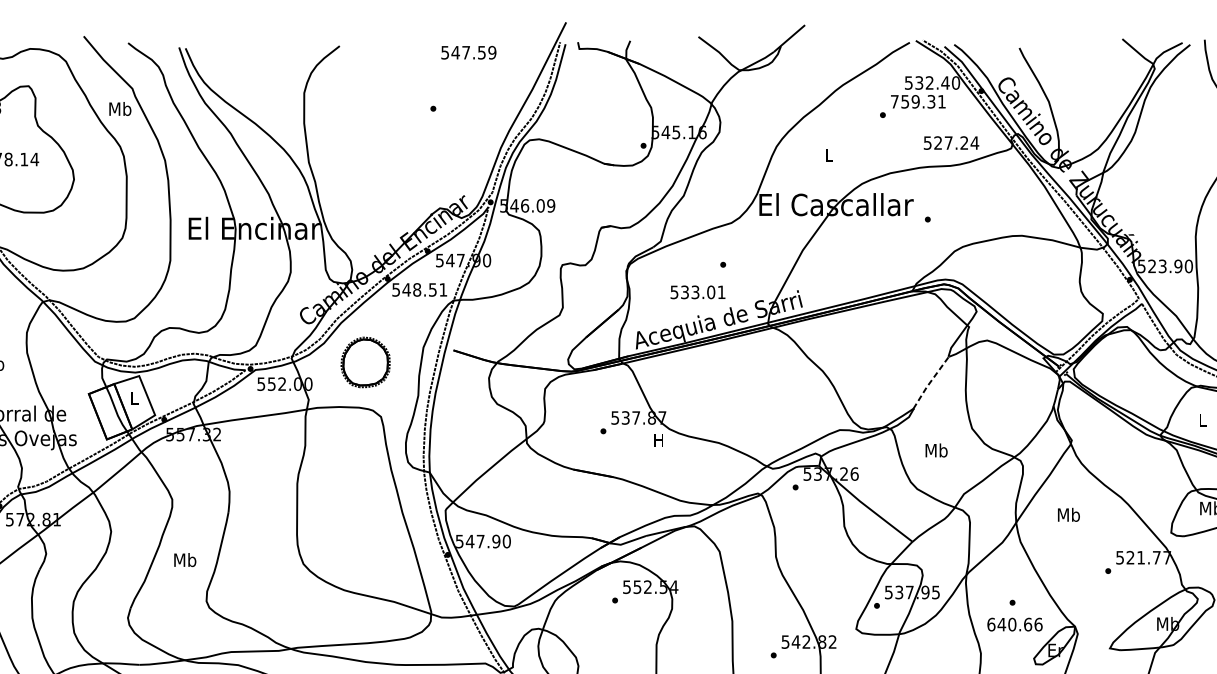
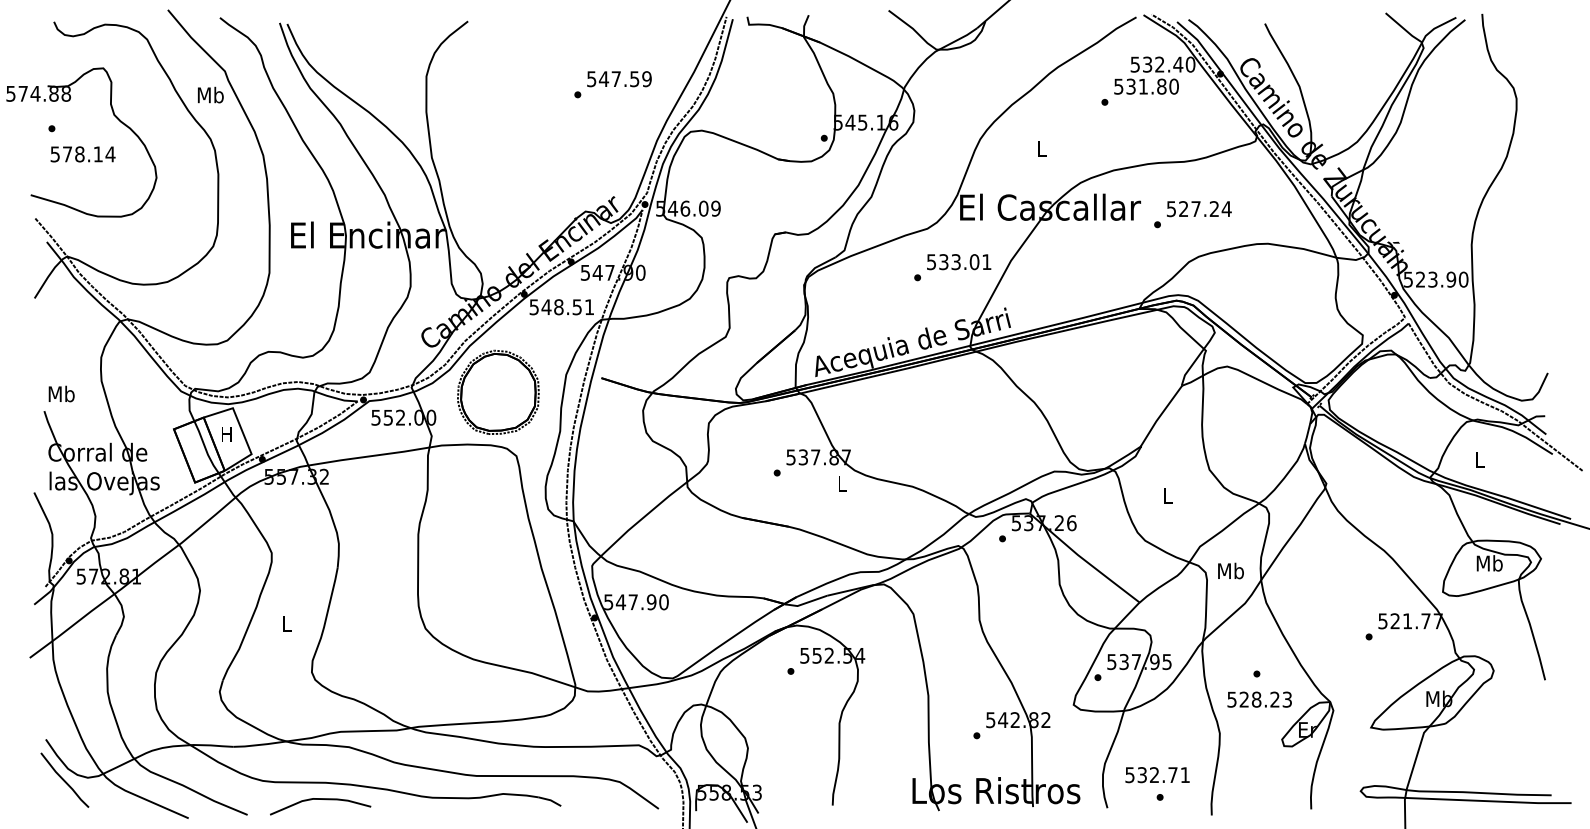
text: (468, 53) -> (619, 79), moved
text: (918, 101) -> (1146, 86), 759.31 -> 531.80
text: (951, 143) -> (1199, 209), moved
text: (698, 292) -> (959, 262), moved
part: (365, 361) -> (498, 391), size x1.43
line: (930, 382) -> (1160, 415), dashed -> solid
text: (133, 398) -> (226, 434), L -> H
text: (658, 440) -> (841, 483), H -> L
text: (936, 450) -> (1167, 495), Mb -> L
text: (1068, 514) -> (1230, 570), moved
text: (184, 559) -> (286, 623), Mb -> L
text: (1014, 624) -> (1259, 699), 640.66 -> 528.23

